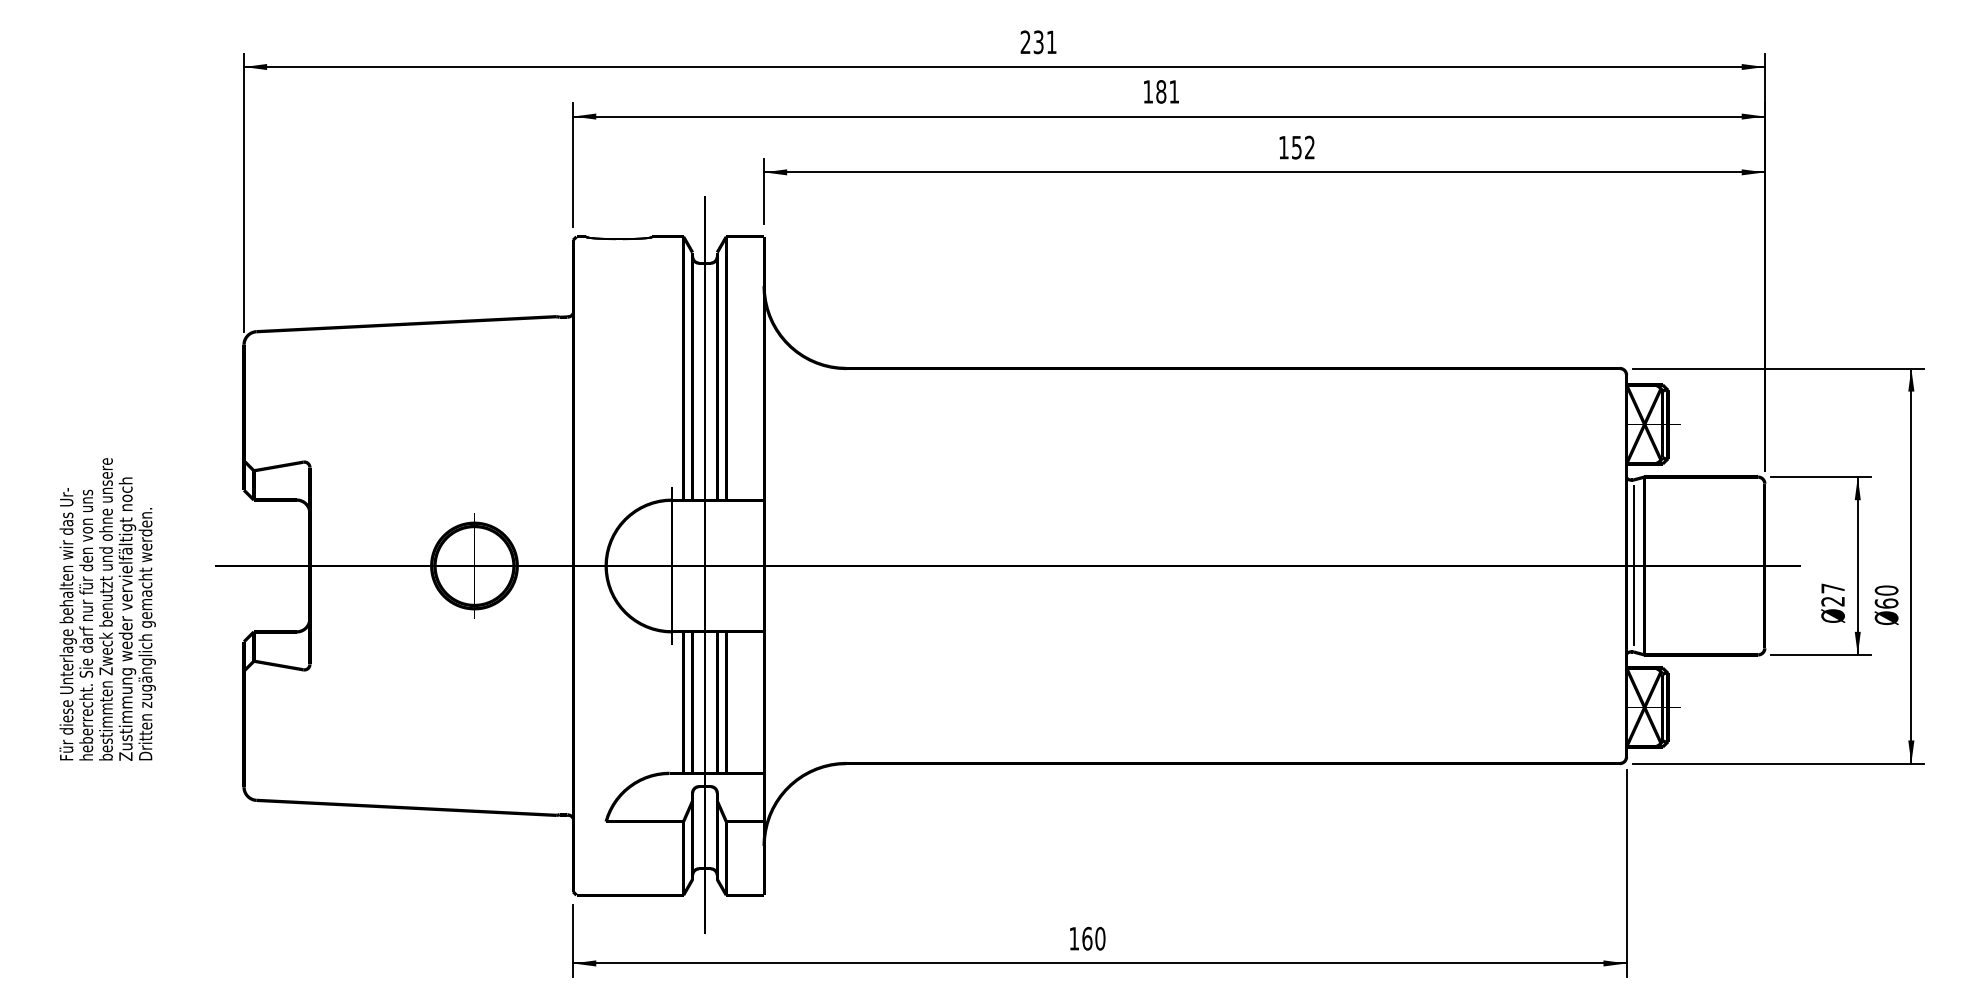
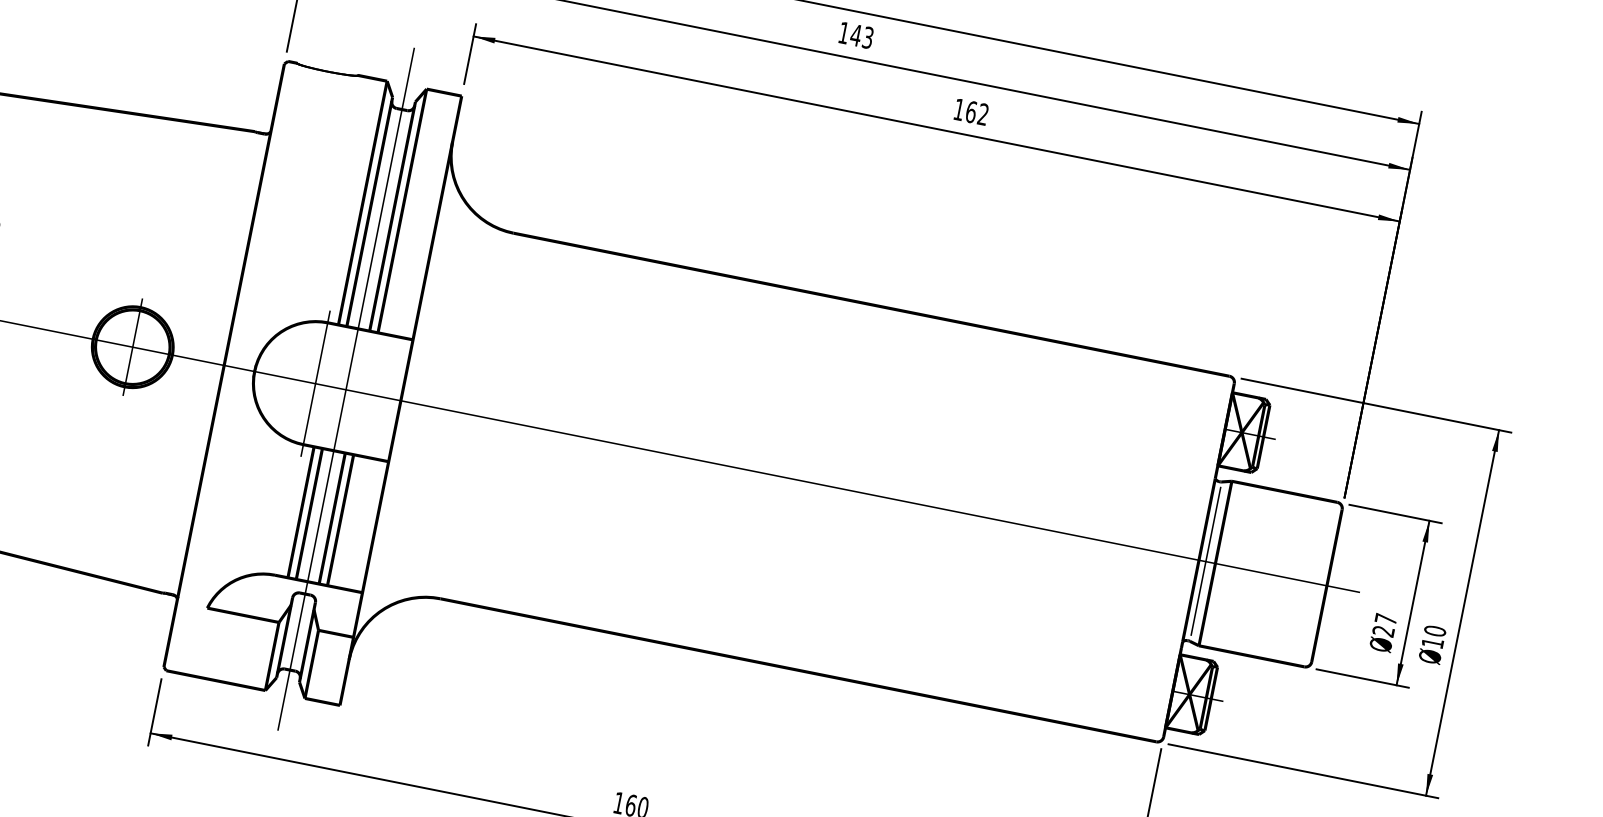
text: (1167, 91) -> (861, 36), 181 -> 143
text: (1296, 147) -> (970, 111), 152 -> 162
text: (1886, 603) -> (1432, 643), 60 -> 10

